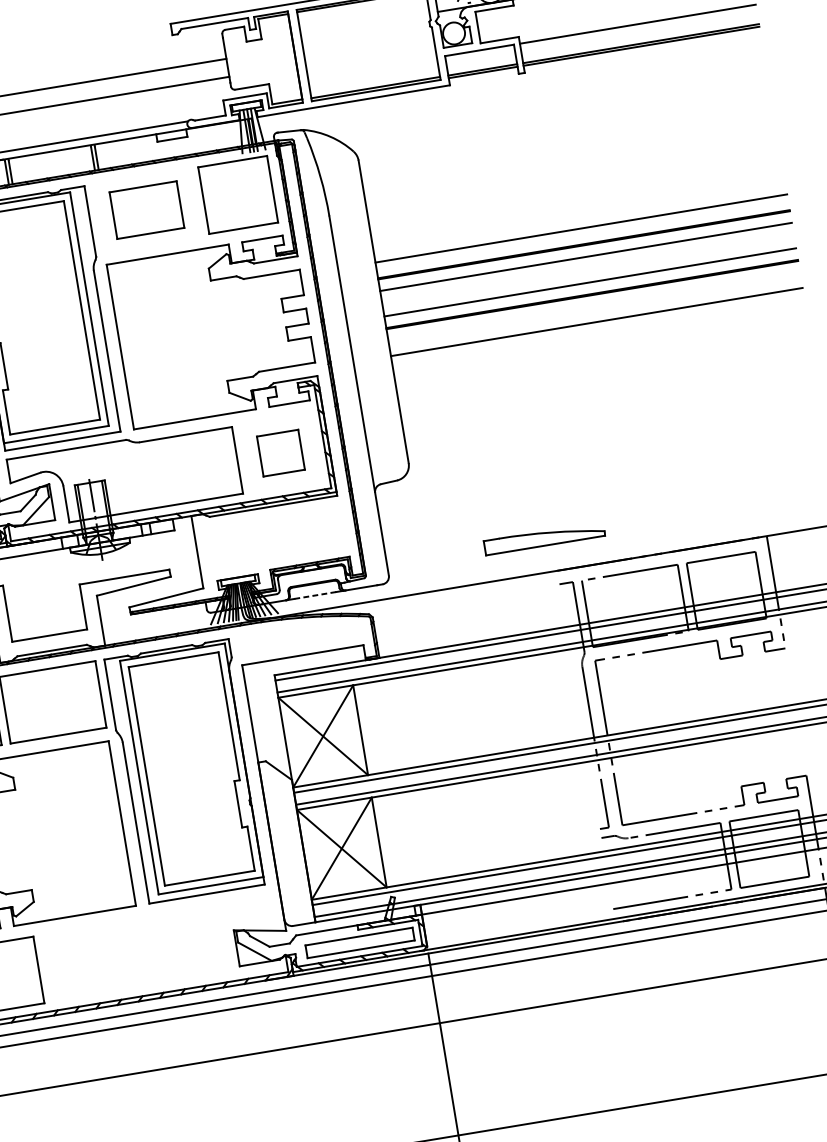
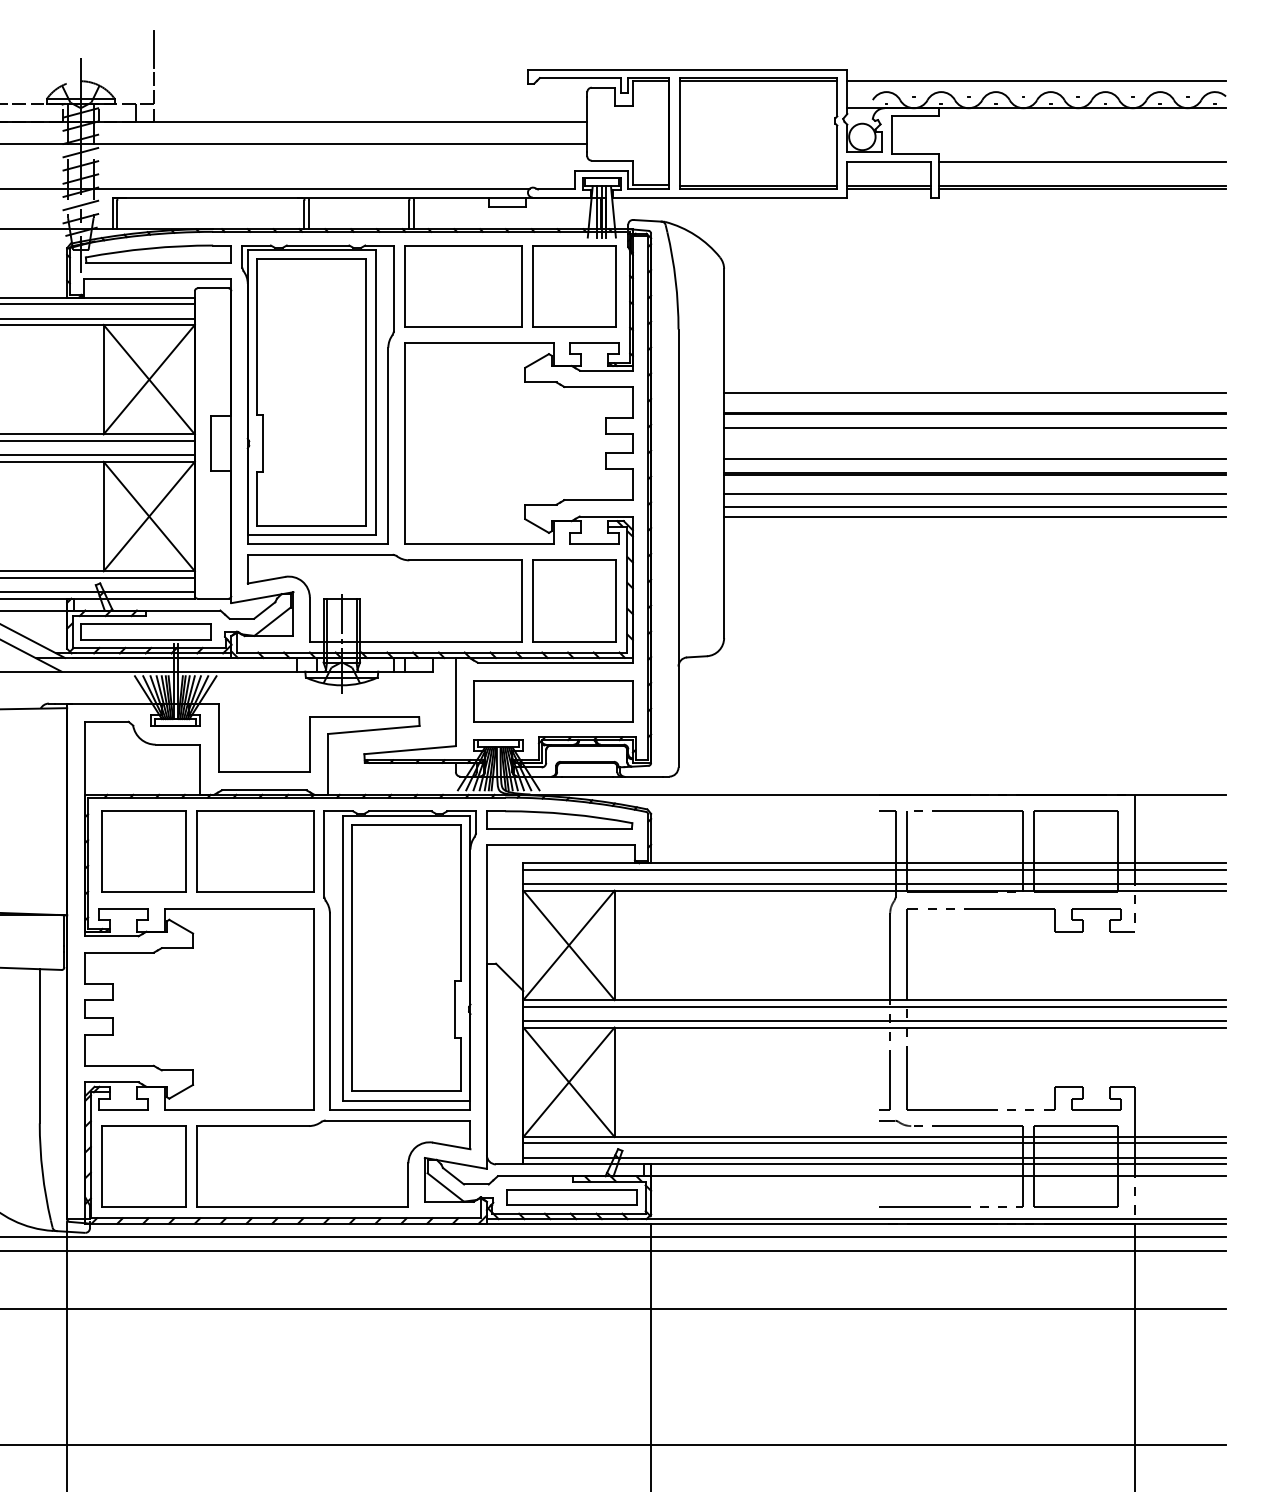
part: (147, 210) -> (463, 286), size x1.43
line: (594, 310) -> (974, 493), added
line: (597, 329) -> (974, 516), added
part: (280, 452) -> (574, 600), size x1.67
part: (277, 538) -> (553, 701), added
part: (544, 538) -> (559, 819), moved
line: (315, 595) -> (587, 776), dashed -> solid
part: (159, 947) -> (333, 1163), added

